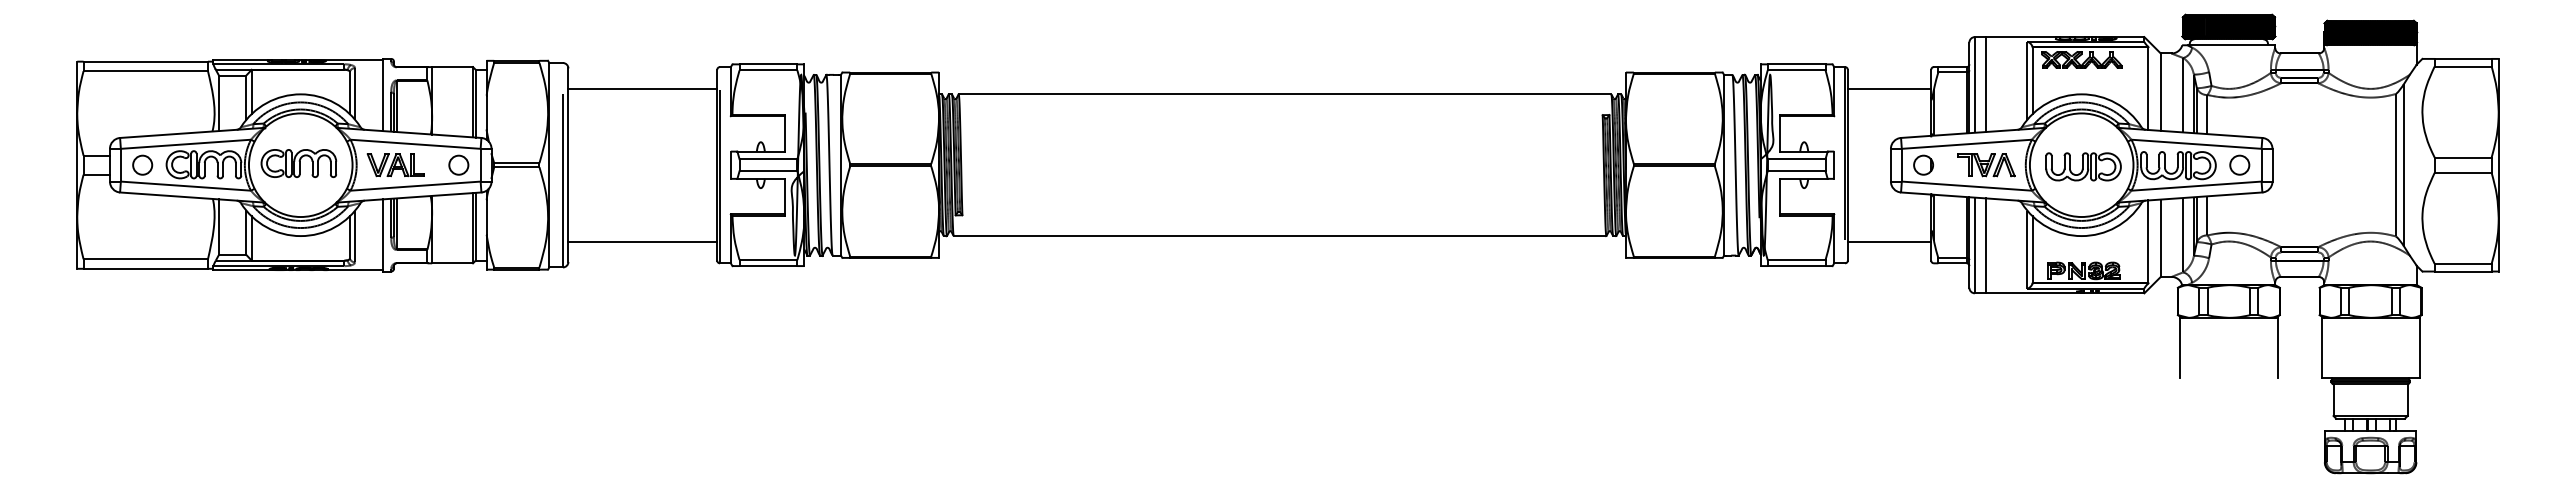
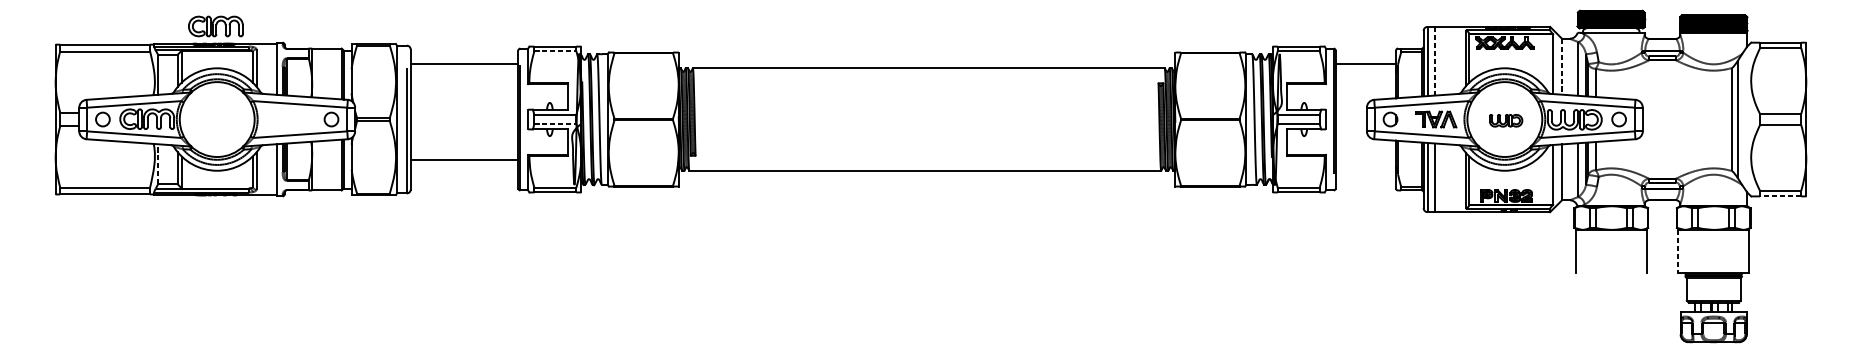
line: (768, 70) -> (555, 51), solid -> dashed
line: (1985, 85) -> (1435, 61), solid -> dashed
line: (2160, 92) -> (1561, 66), solid -> dashed
part: (298, 163) -> (215, 26), moved
part: (395, 165) -> (285, 119), removed
part: (2083, 166) -> (1506, 120), size x0.6
line: (768, 171) -> (555, 124), solid -> dashed
line: (219, 227) -> (158, 164), solid -> dashed
line: (642, 241) -> (464, 160), moved
line: (1889, 241) -> (1365, 174), removed
line: (2462, 271) -> (1780, 196), solid -> dashed
line: (2321, 347) -> (1678, 251), solid -> dashed

